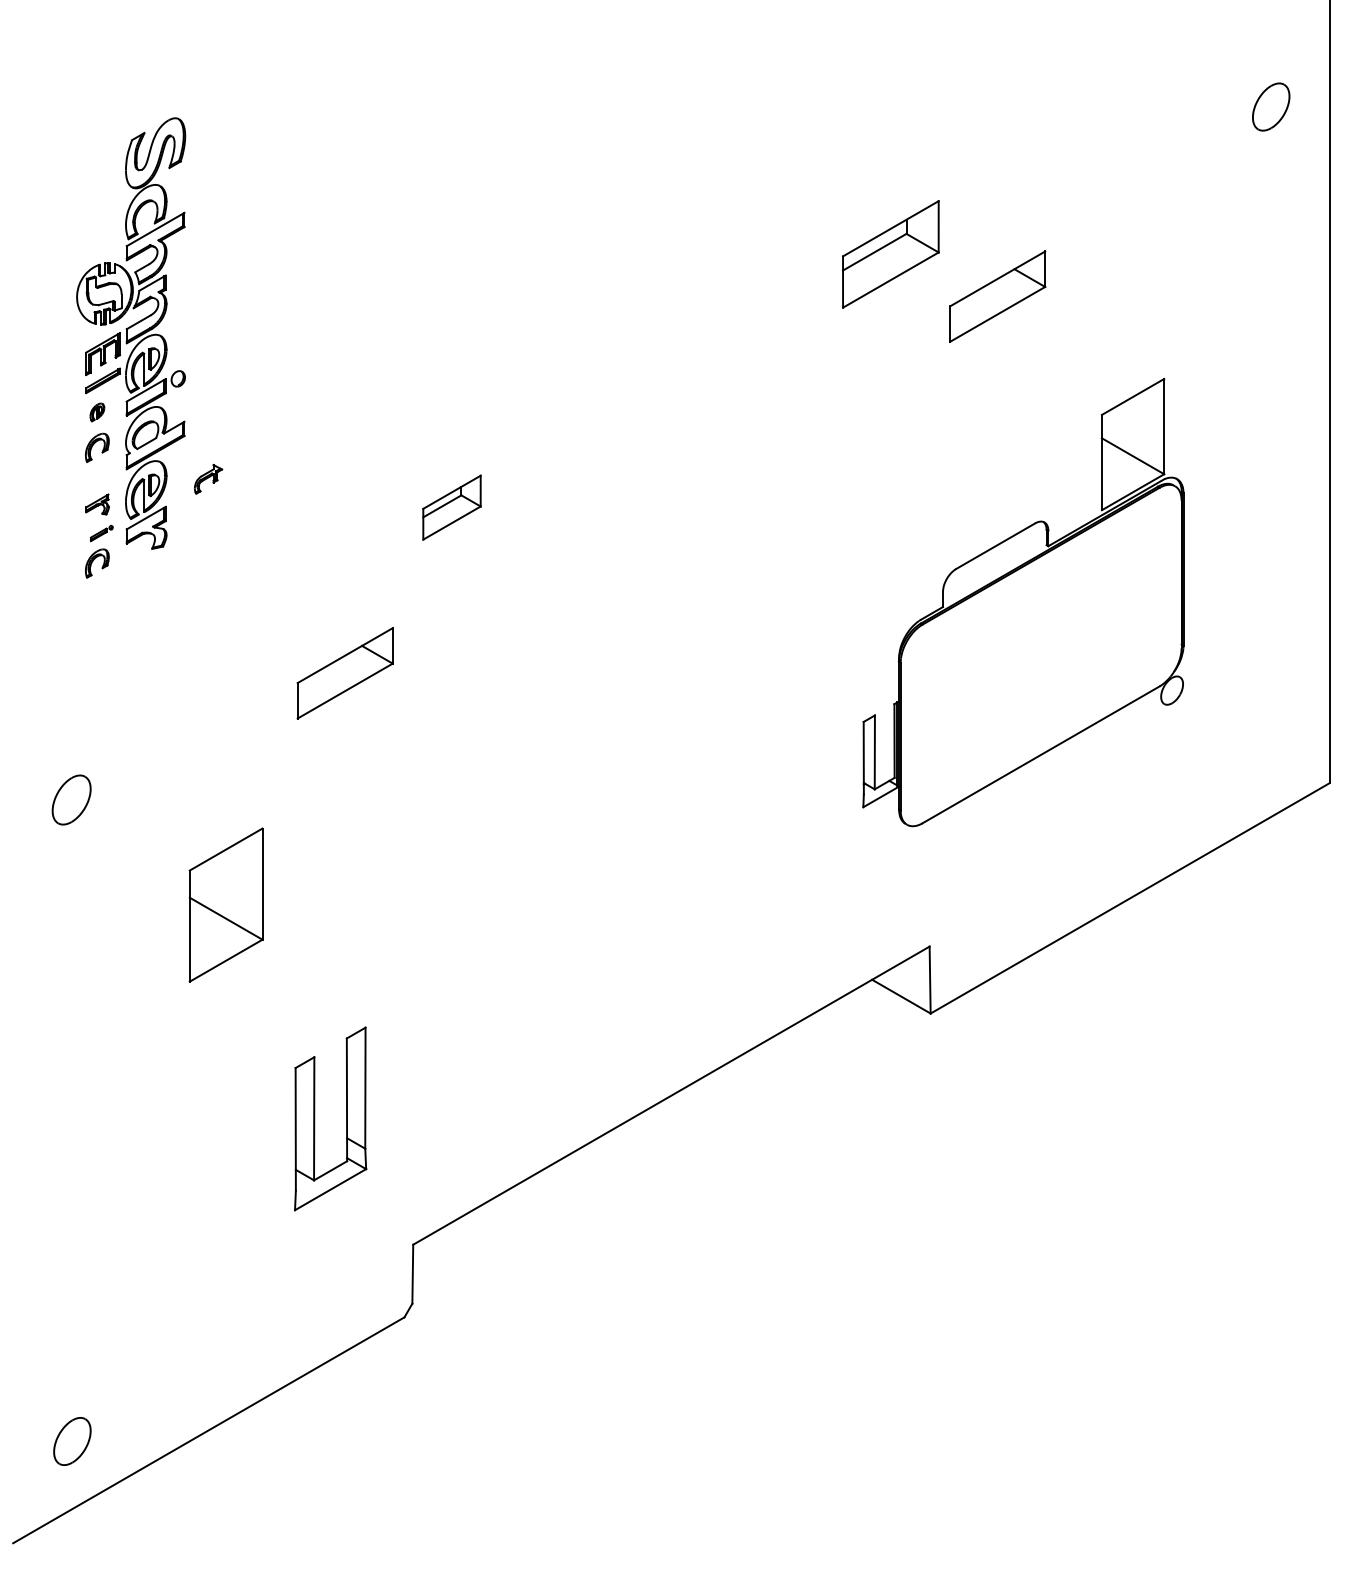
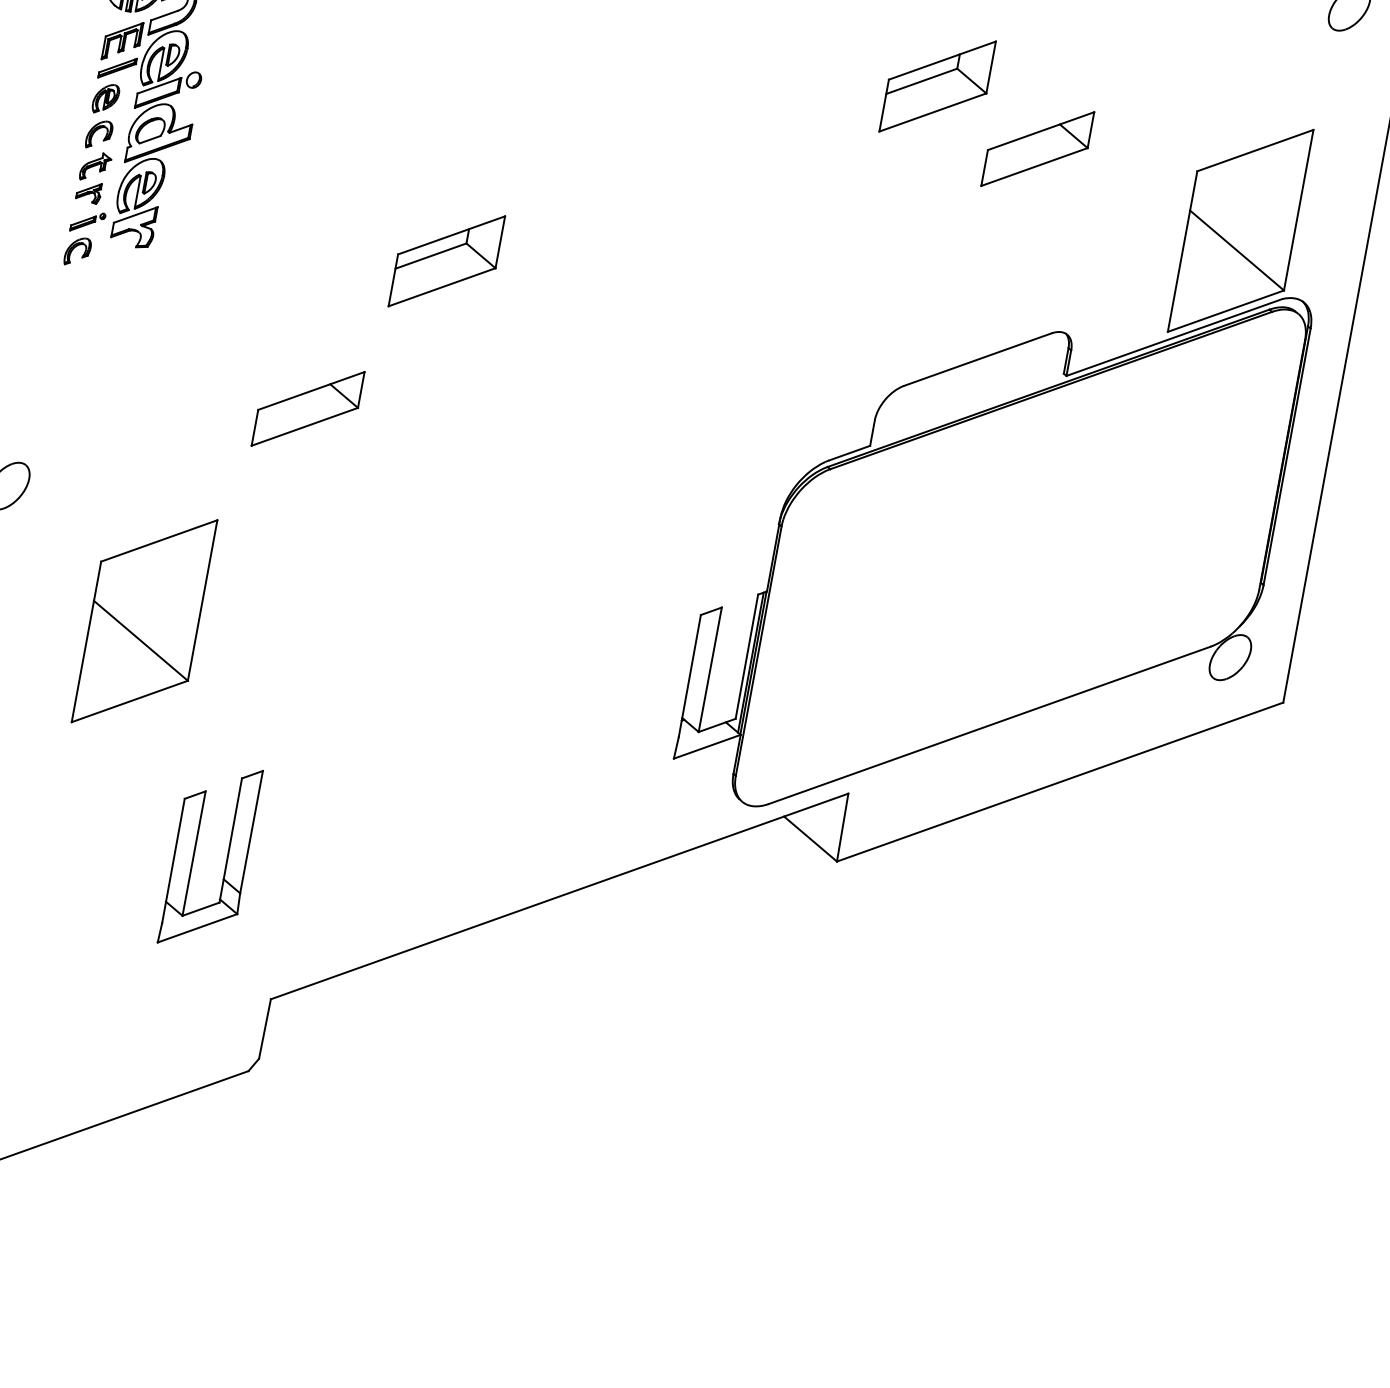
part: (97, 412) -> (106, 99), size x1.67
part: (208, 479) -> (95, 167), moved
part: (451, 507) -> (446, 260), size x1.67
part: (101, 533) -> (87, 222), size x1.43
part: (1023, 602) -> (1007, 463), size x1.67
part: (226, 904) -> (145, 620), size x1.43

